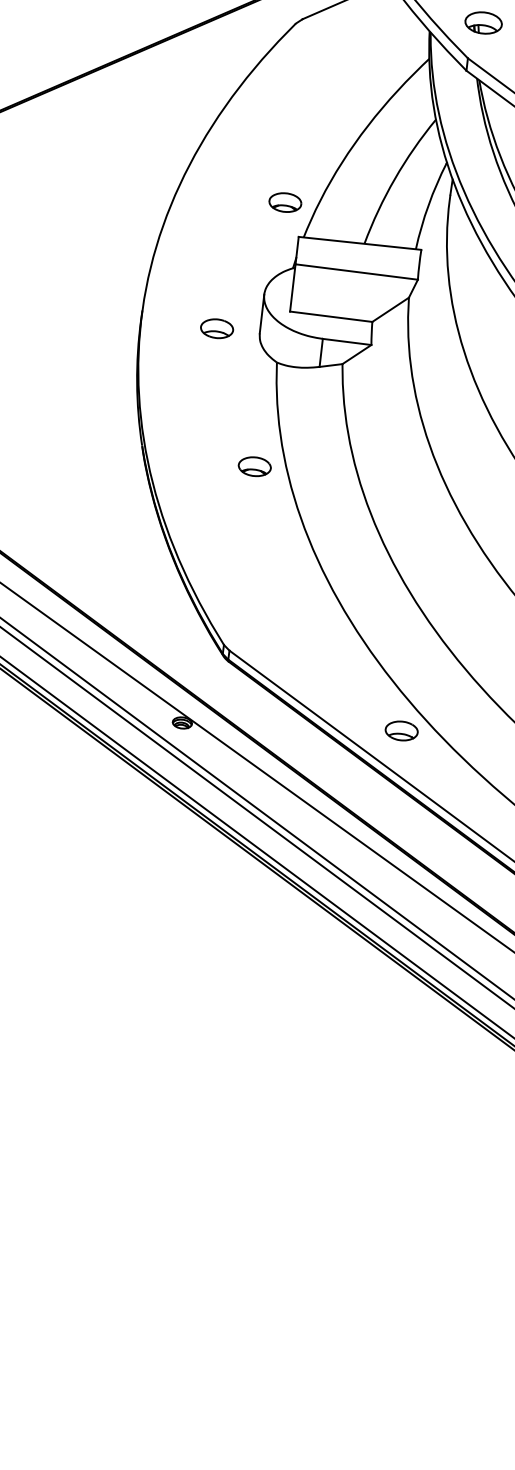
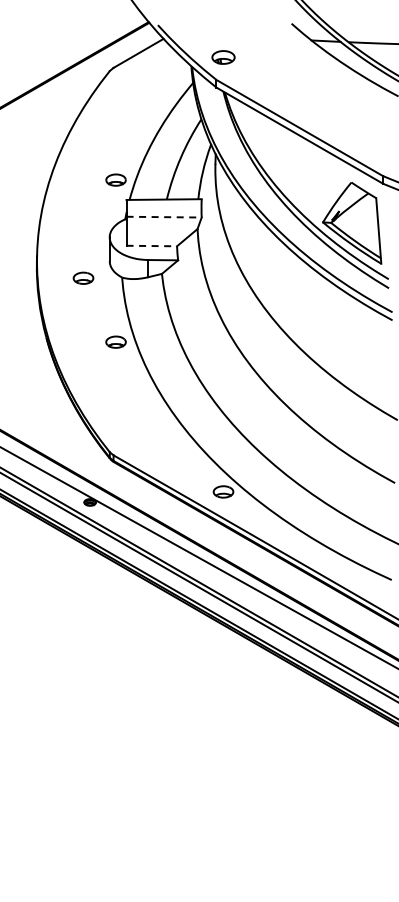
line: (357, 272) -> (164, 217), solid -> dashed
line: (332, 317) -> (152, 246), solid -> dashed
part: (217, 327) -> (83, 277), moved

